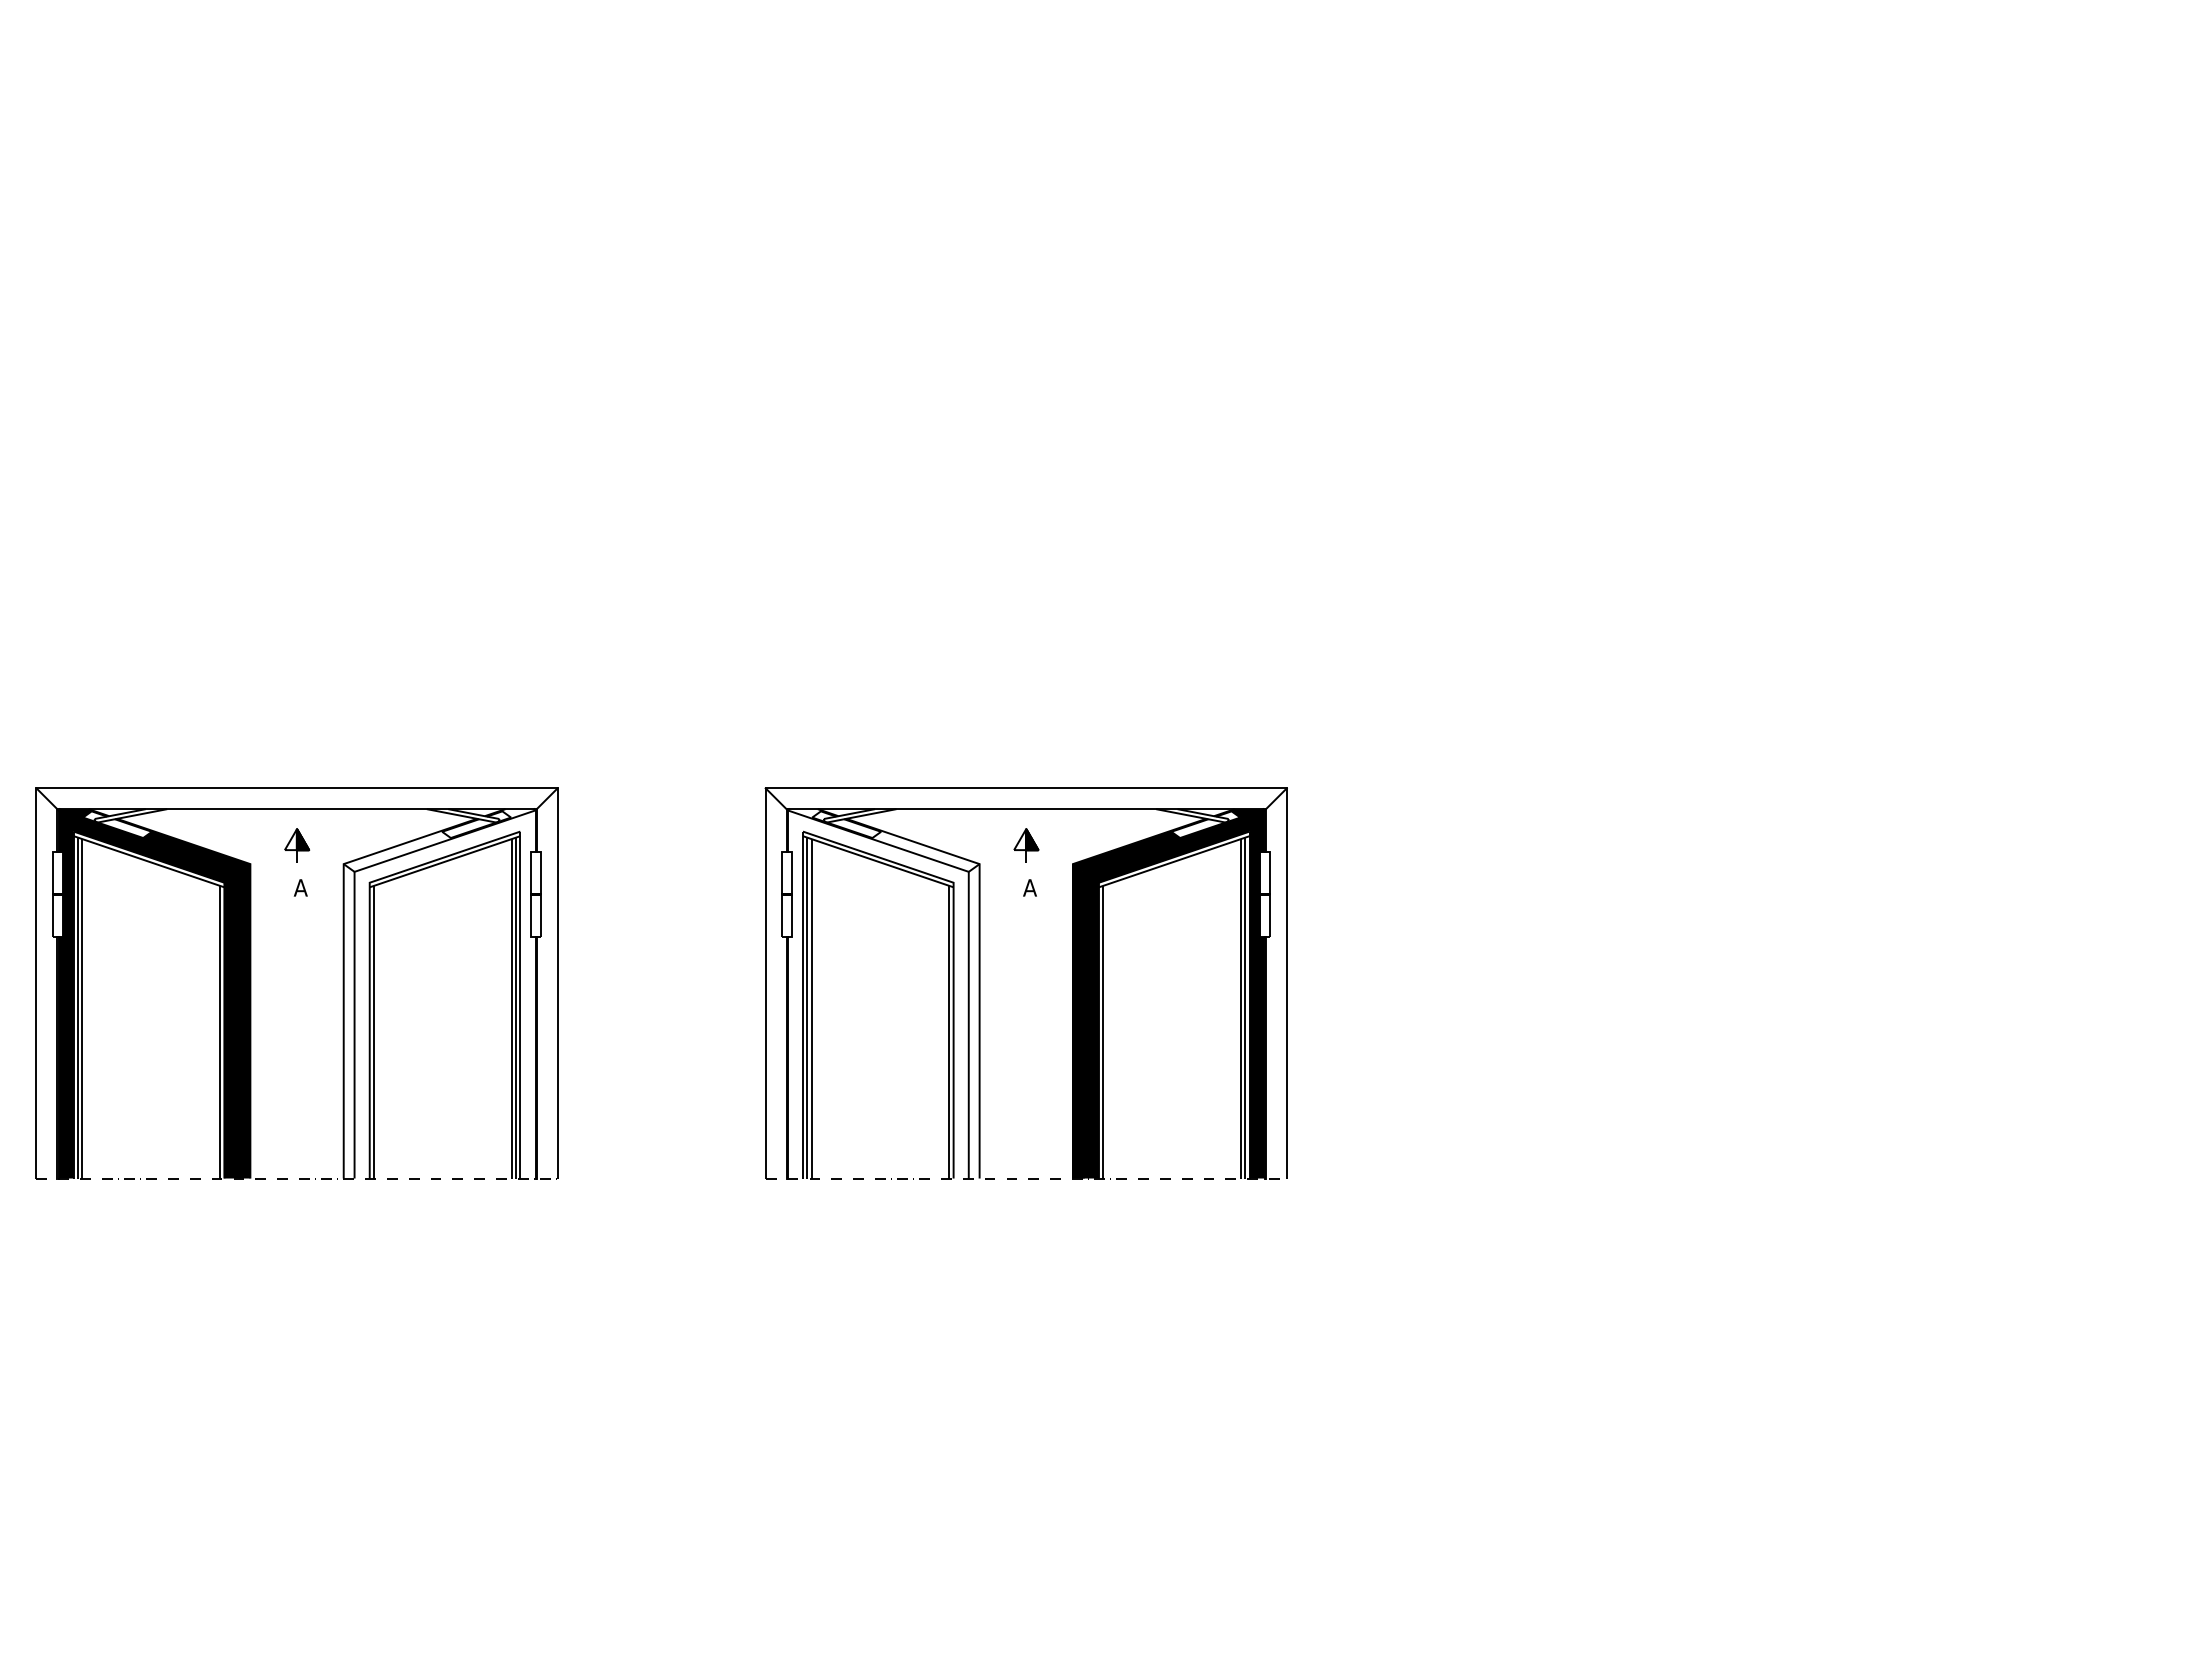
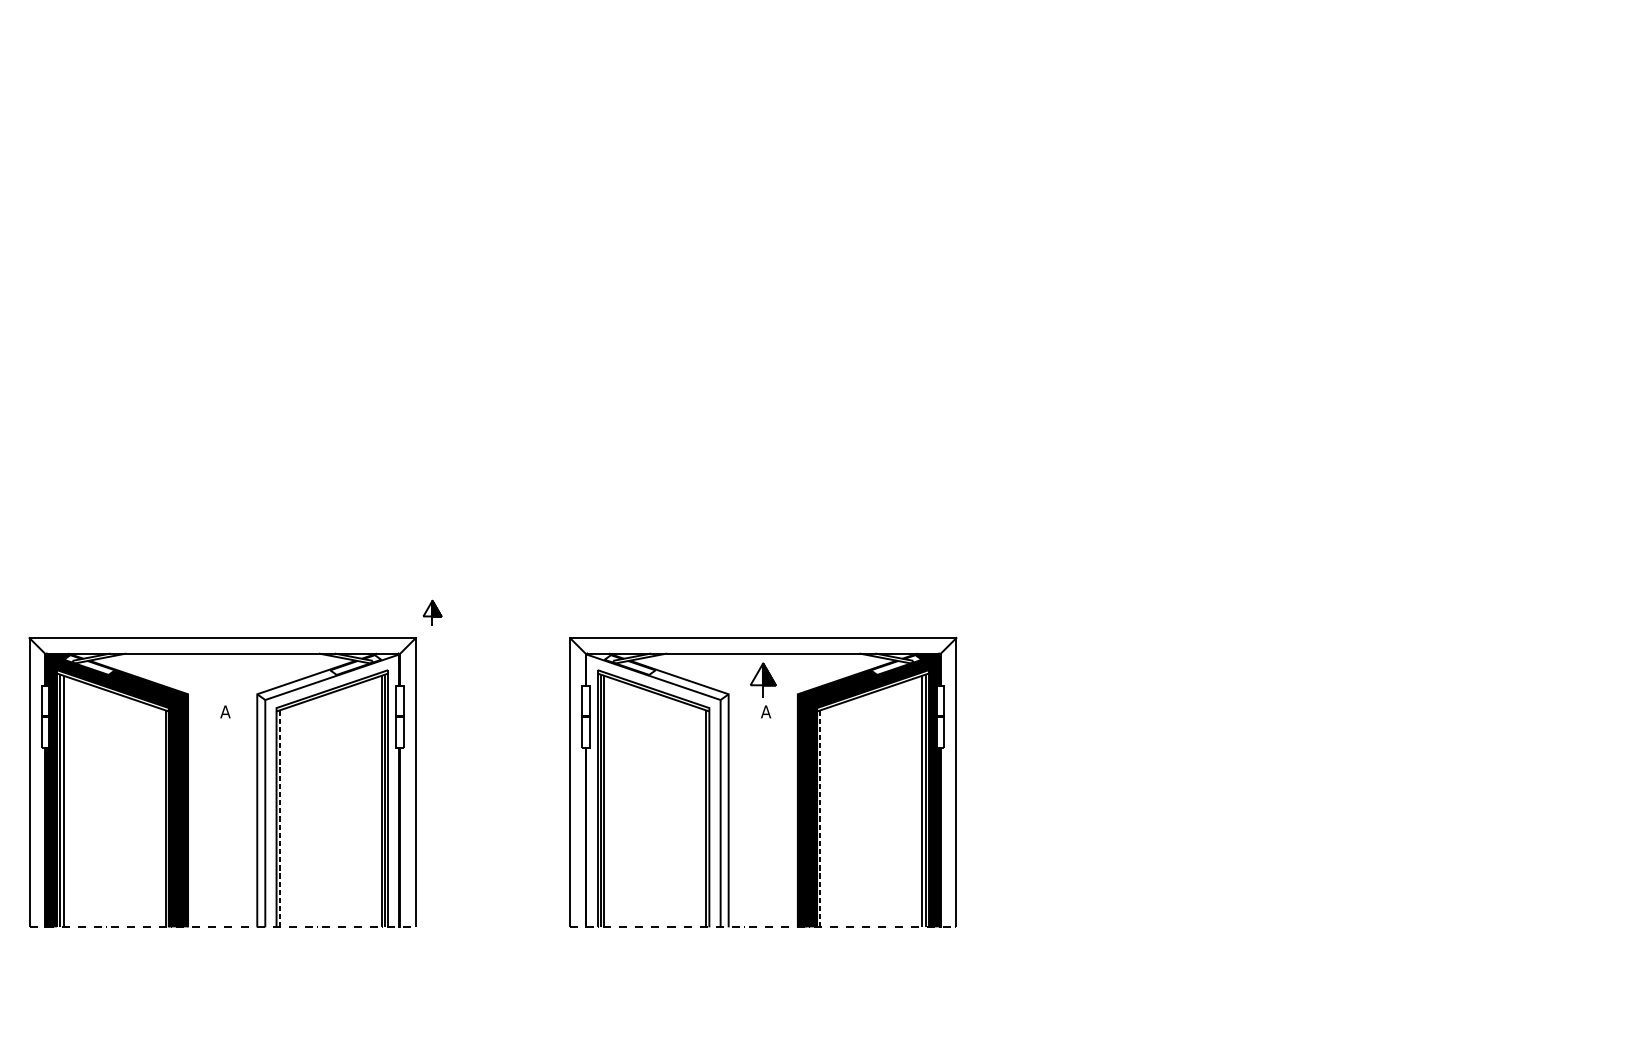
part: (297, 845) -> (432, 613), moved
part: (1026, 845) -> (763, 680), size x1.4
line: (374, 1032) -> (280, 819), solid -> dashed
line: (1103, 1032) -> (820, 819), solid -> dashed

